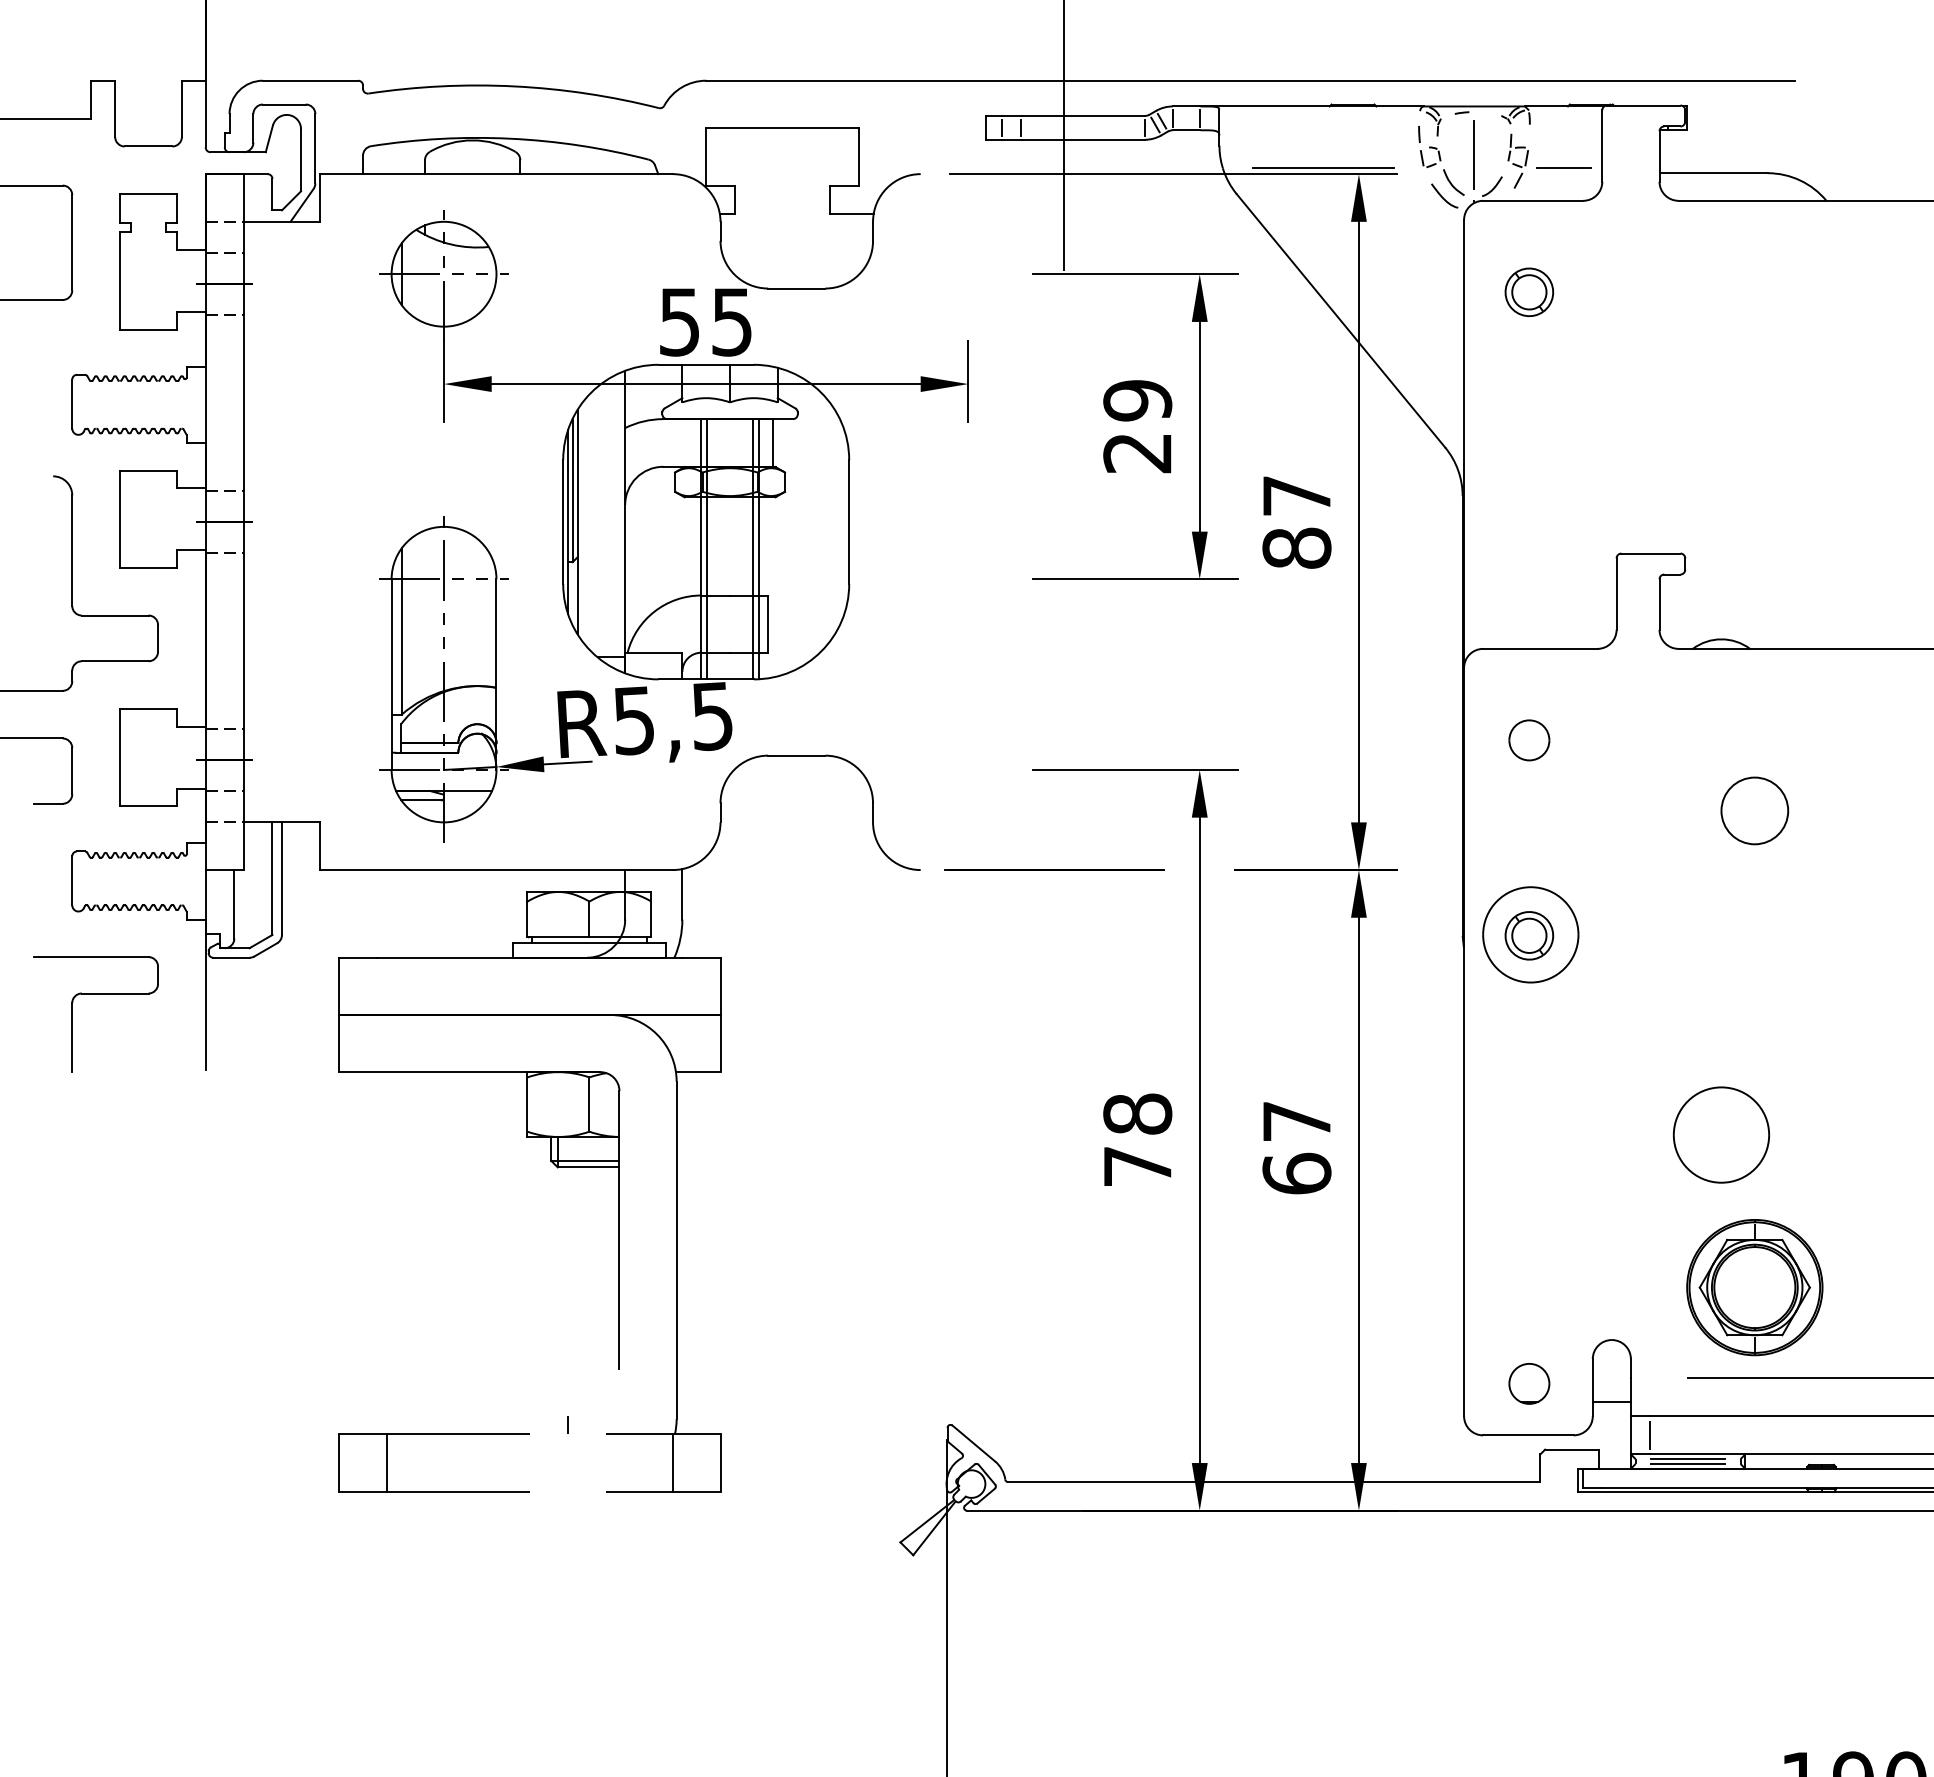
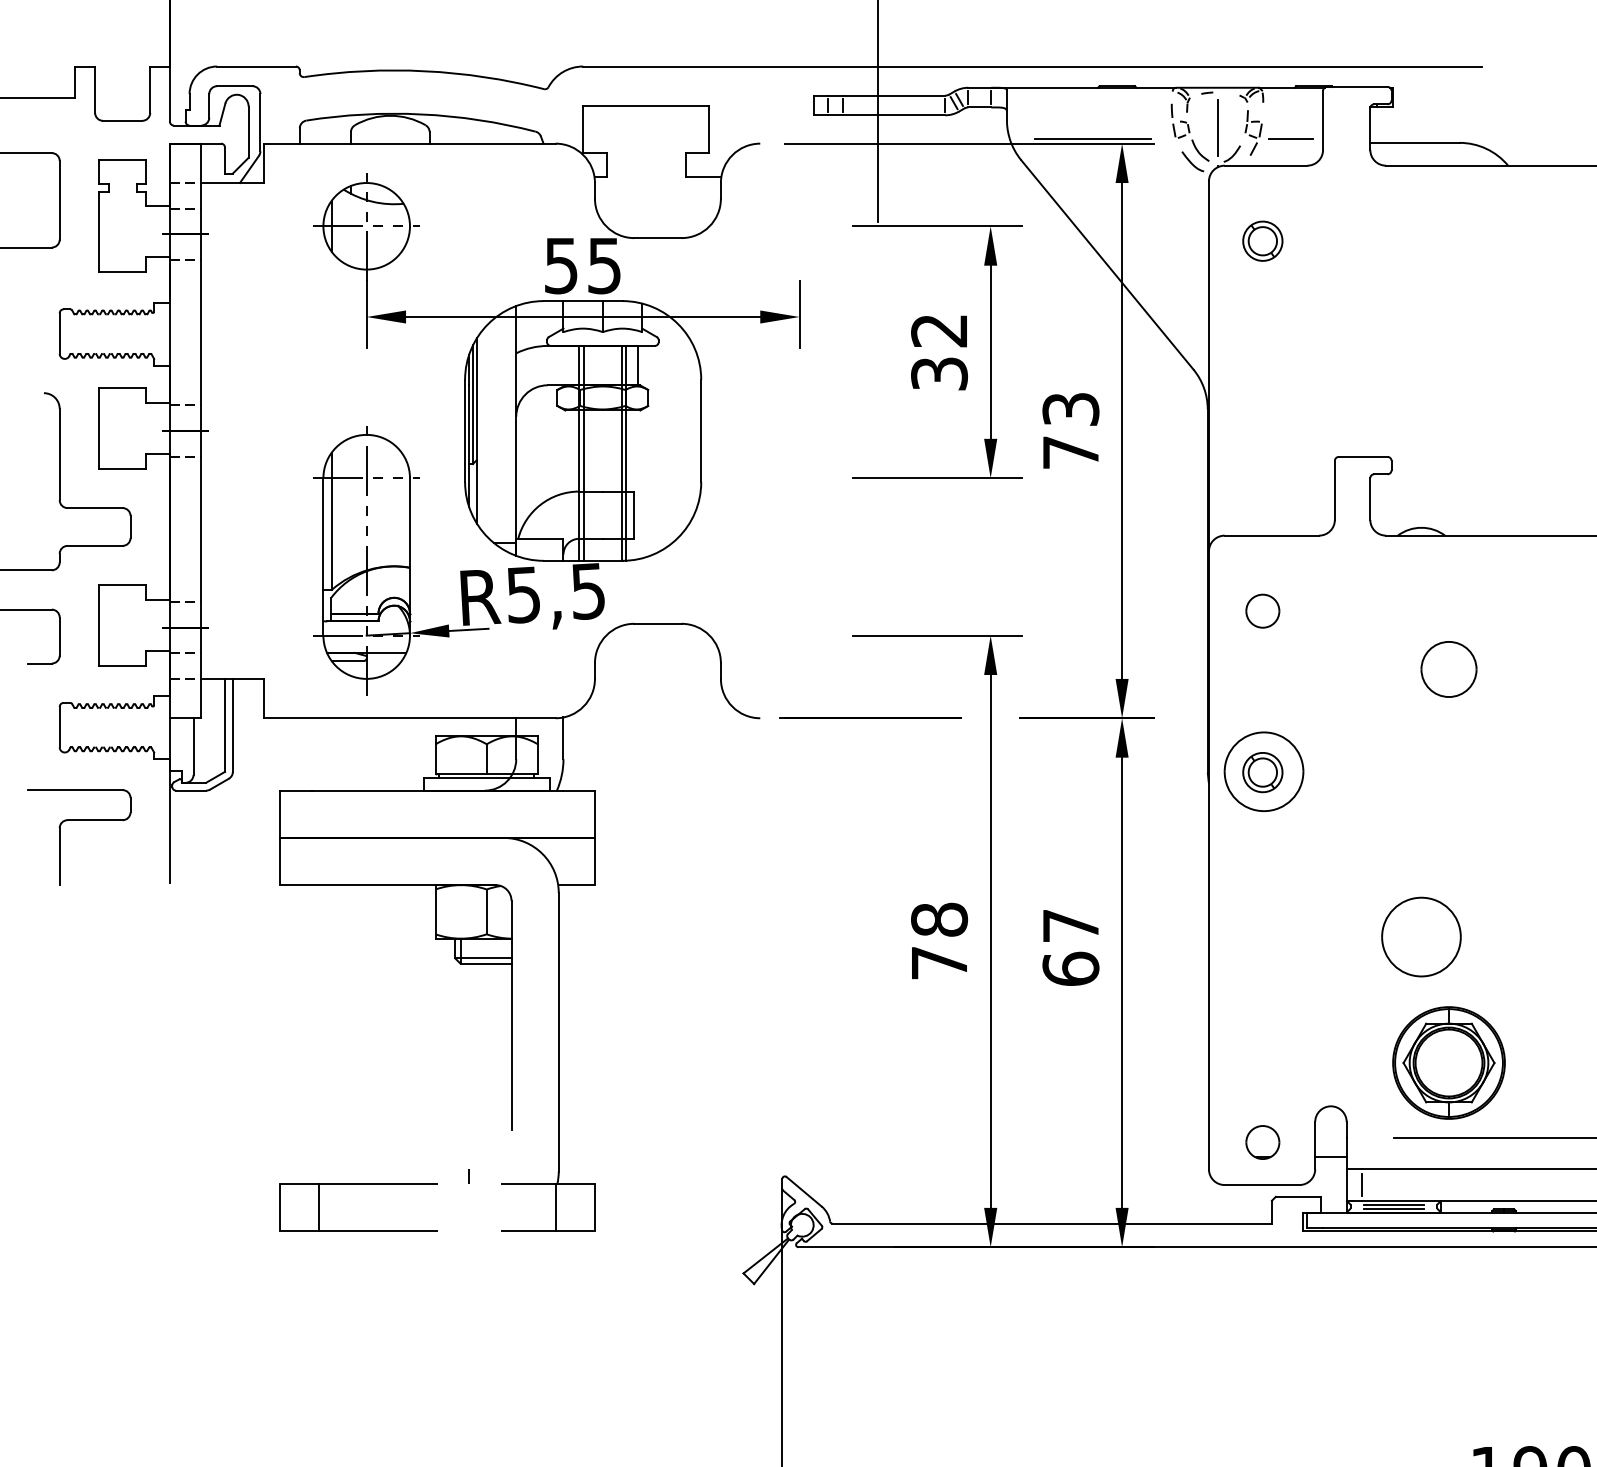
text: (1137, 426) -> (939, 352), 29 -> 32
text: (1296, 522) -> (1070, 431), 87 -> 73

